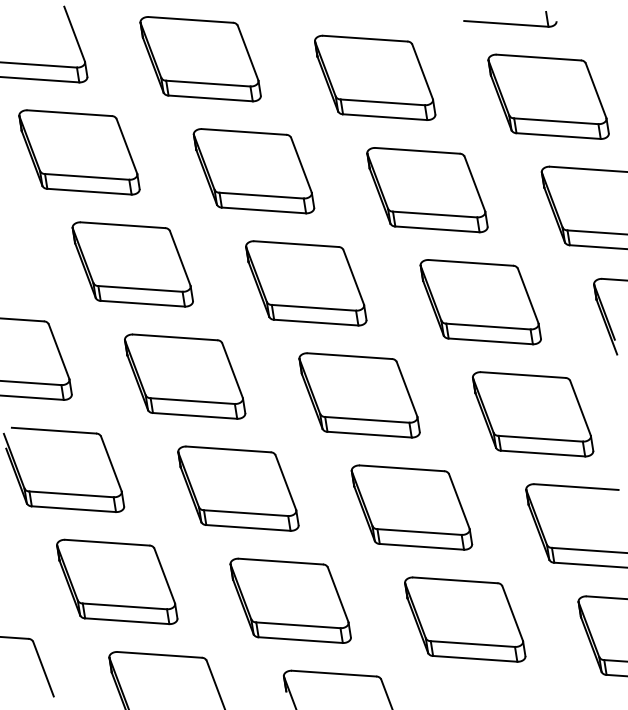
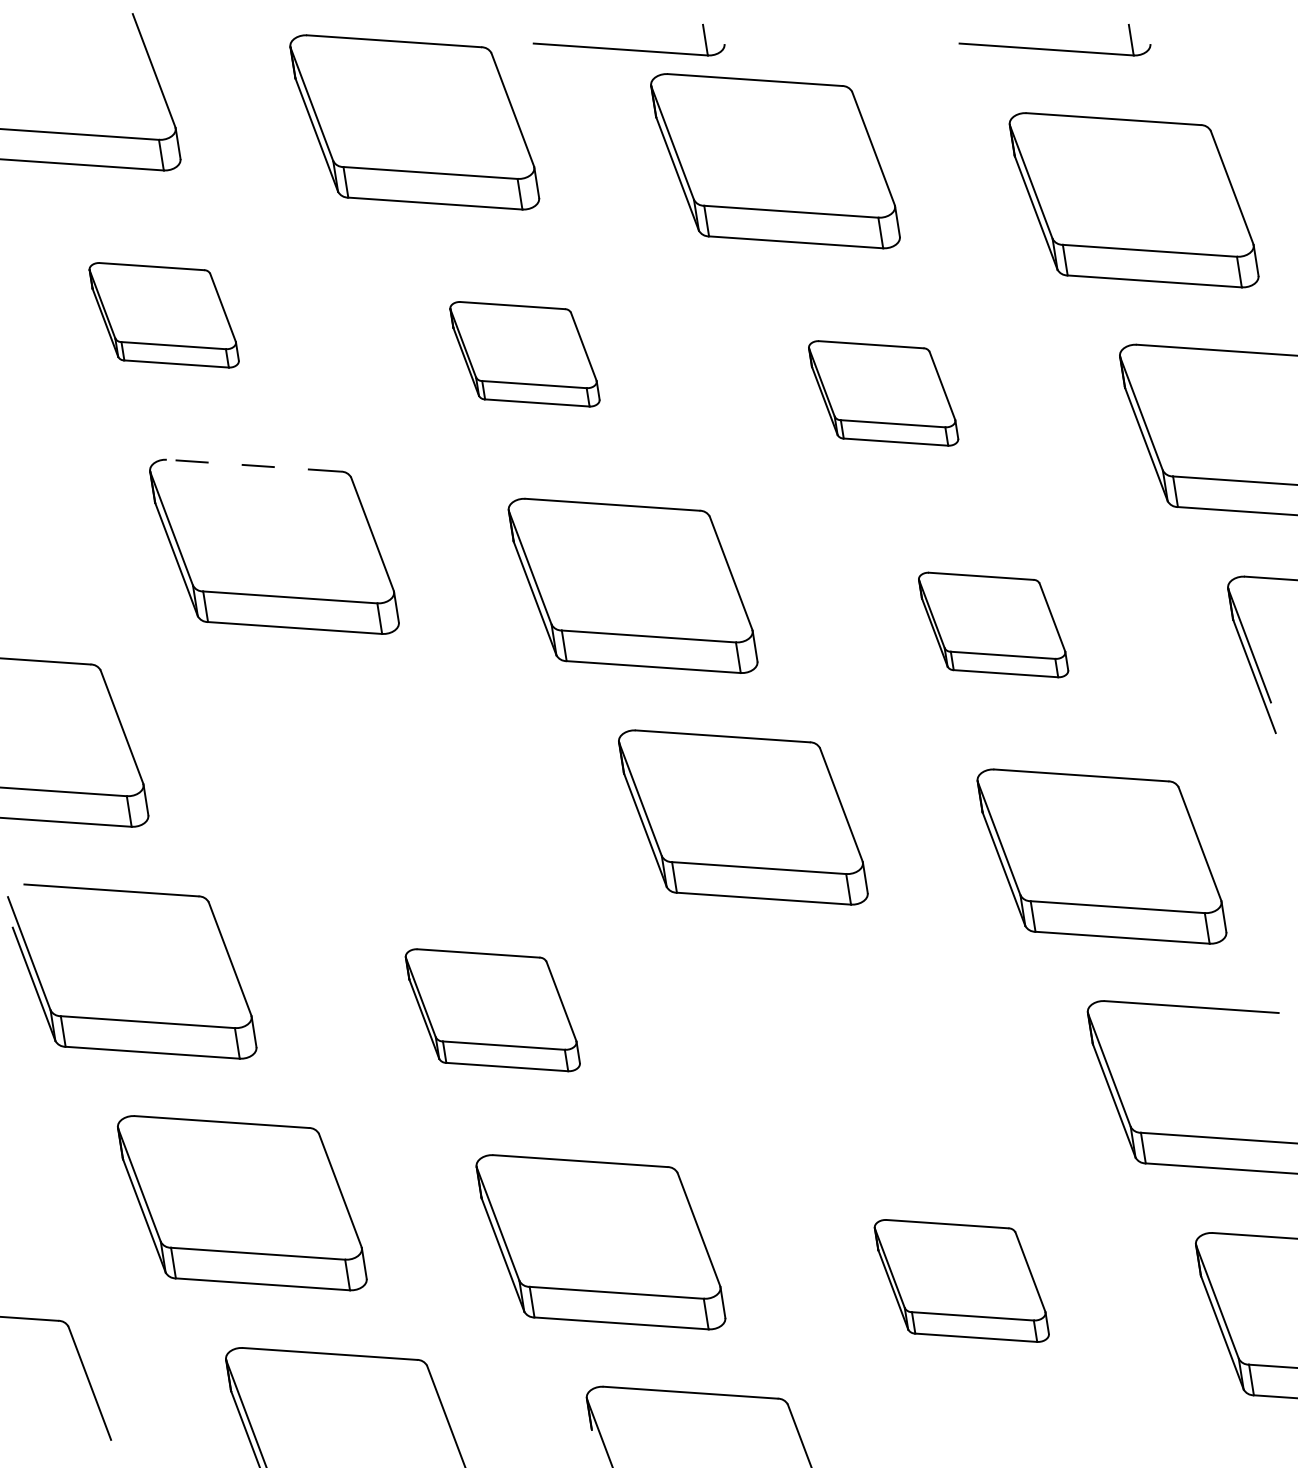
part: (304, 19) -> (629, 40), added
part: (79, 152) -> (164, 315), size x0.6
part: (253, 171) -> (523, 354), size x0.6
part: (427, 190) -> (883, 393), size x0.6
line: (122, 225) -> (253, 466), solid -> dashed
part: (480, 302) -> (993, 625), size x0.6
part: (185, 376) -> (383, 778), removed
part: (238, 488) -> (492, 1009), size x0.7
part: (411, 507) -> (850, 1049), removed
part: (465, 619) -> (962, 1280), size x0.7

